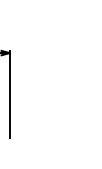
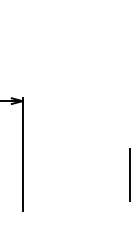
line: (94, 110) -> (130, 174), added

